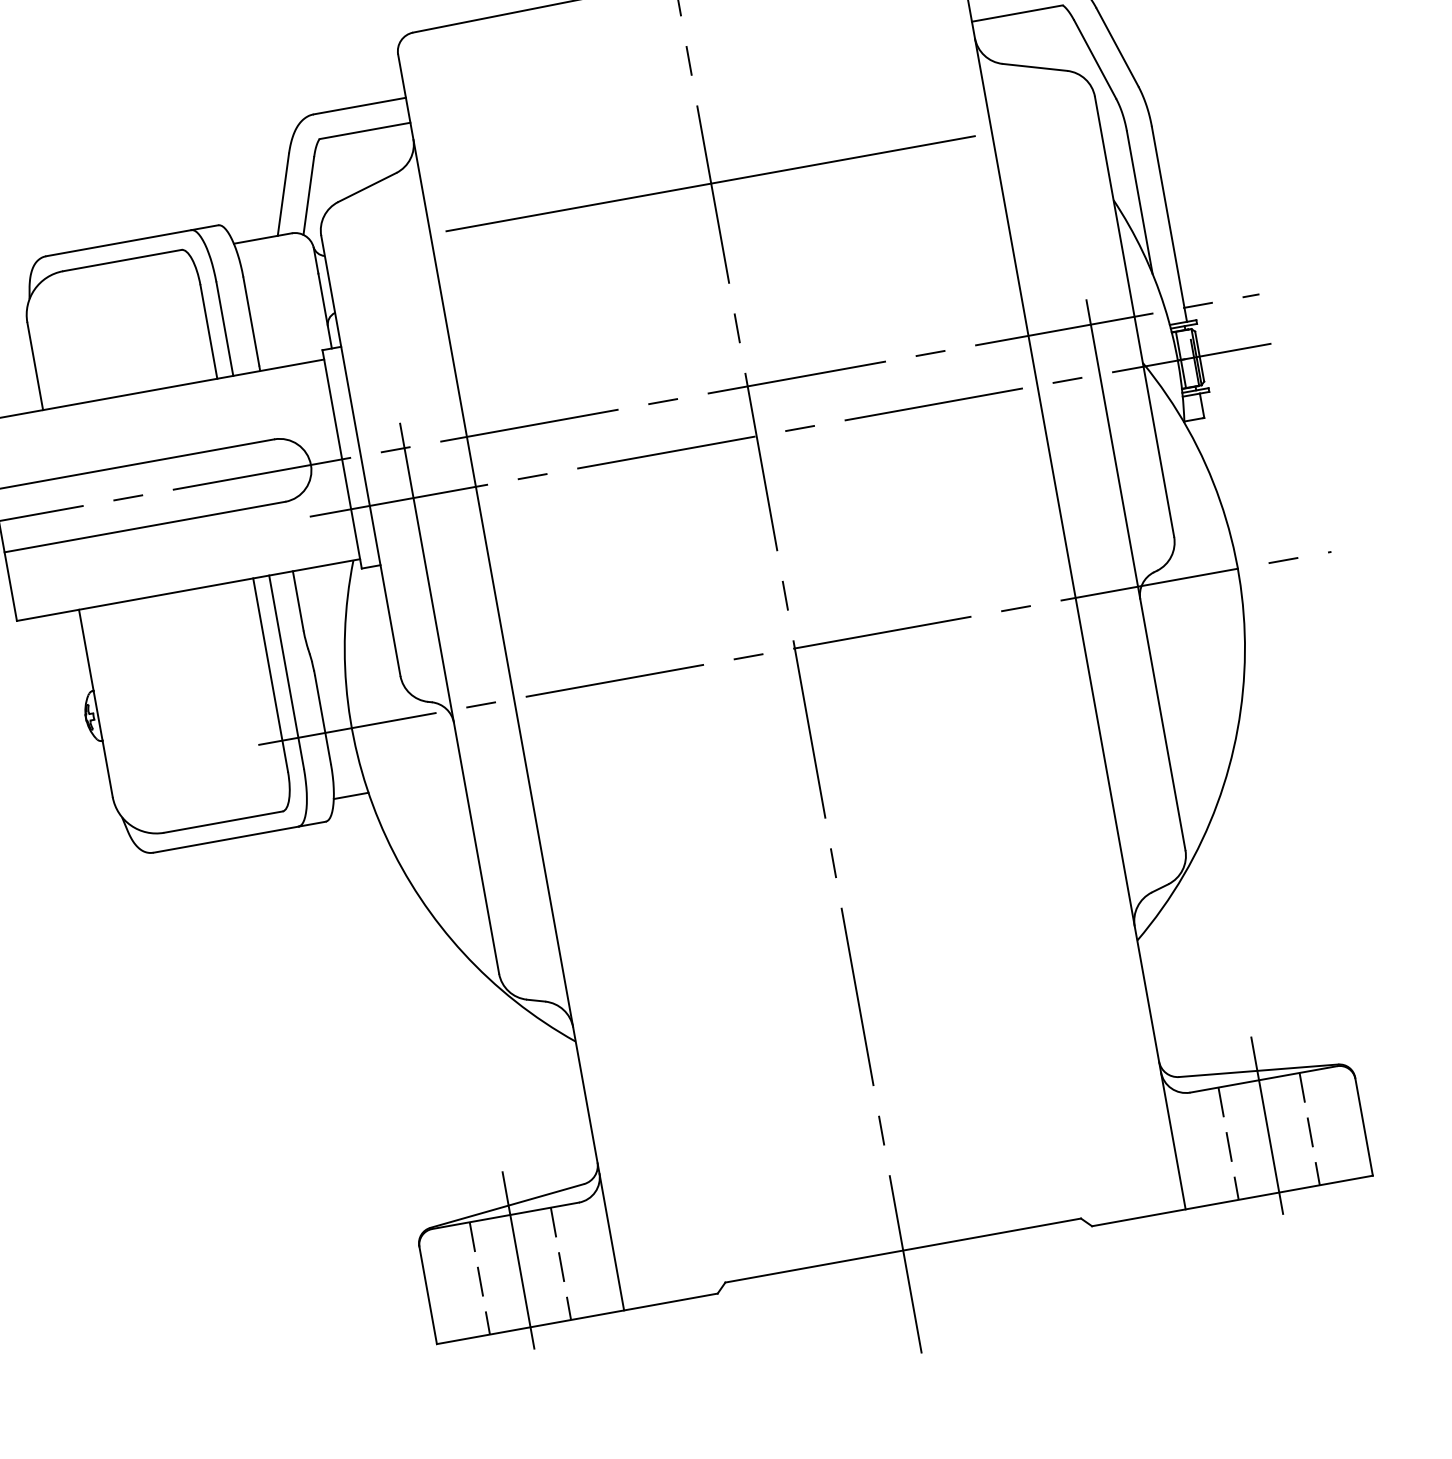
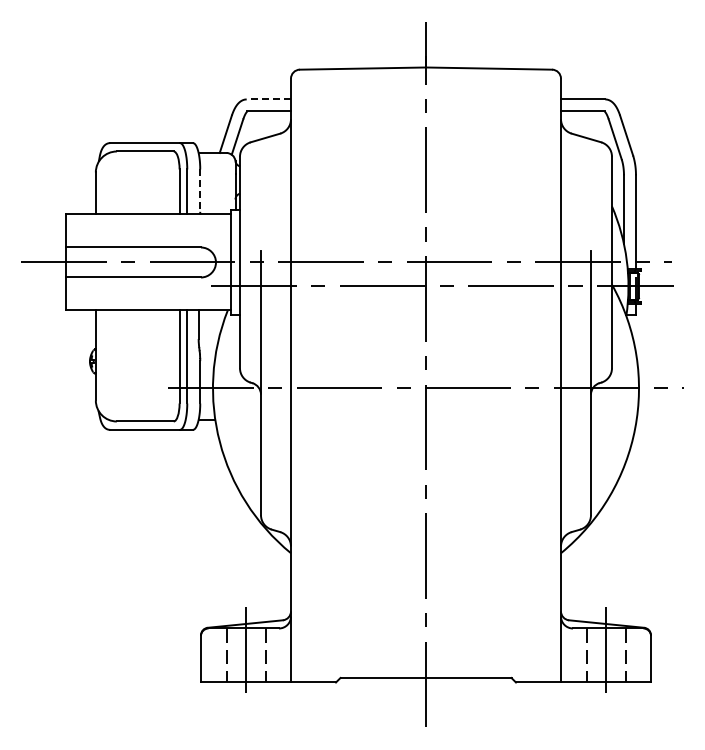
line: (359, 106) -> (268, 99), solid -> dashed
line: (710, 182) -> (425, 164), removed
line: (252, 323) -> (200, 191), solid -> dashed

